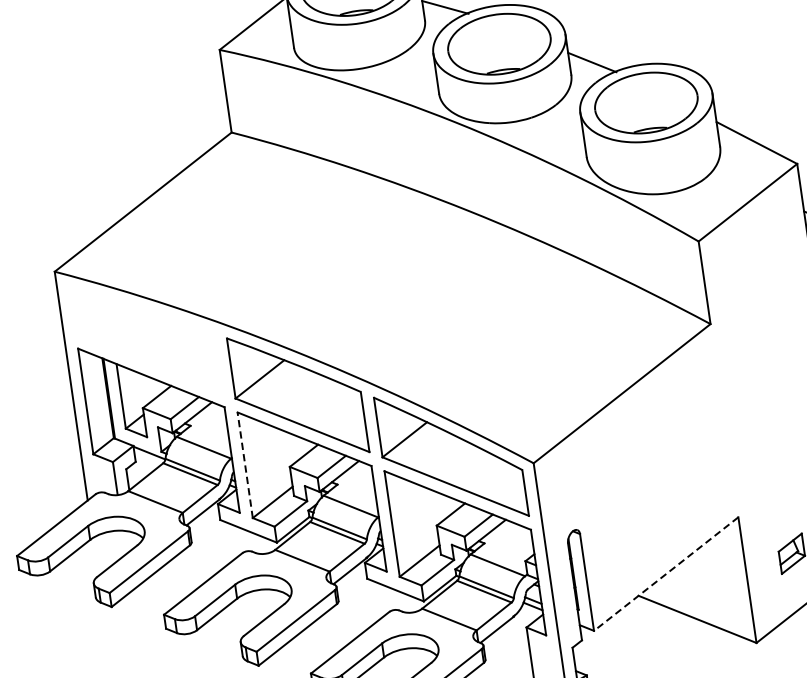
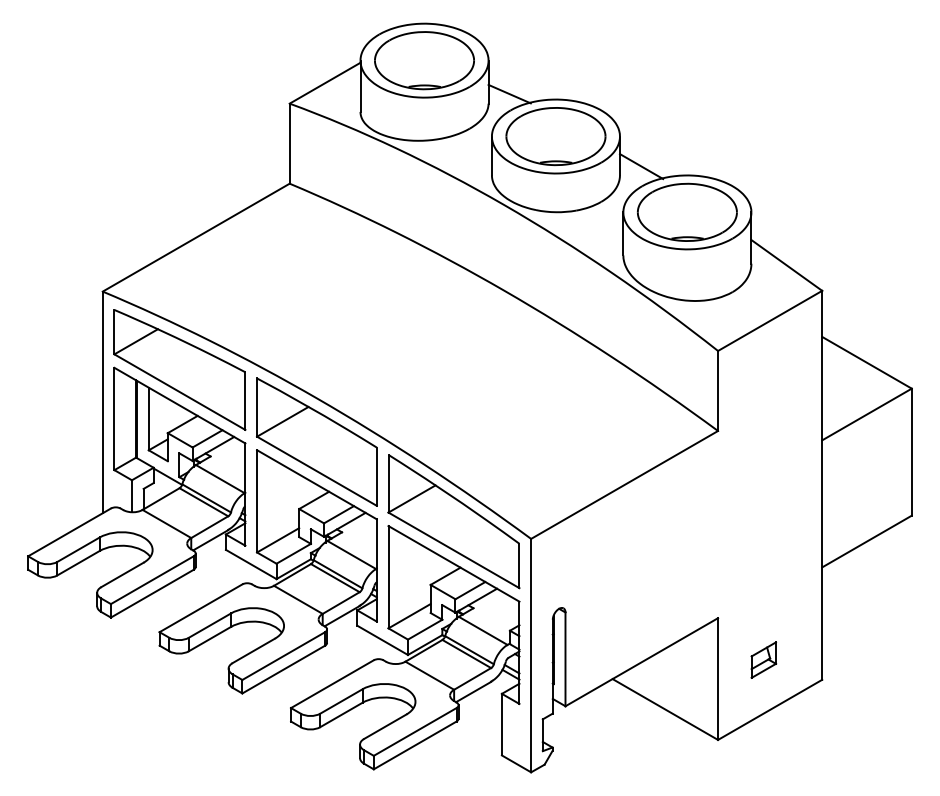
part: (145, 340) -> (179, 369), added
line: (245, 464) -> (257, 500), dashed -> solid
line: (665, 574) -> (641, 662), dashed -> solid

